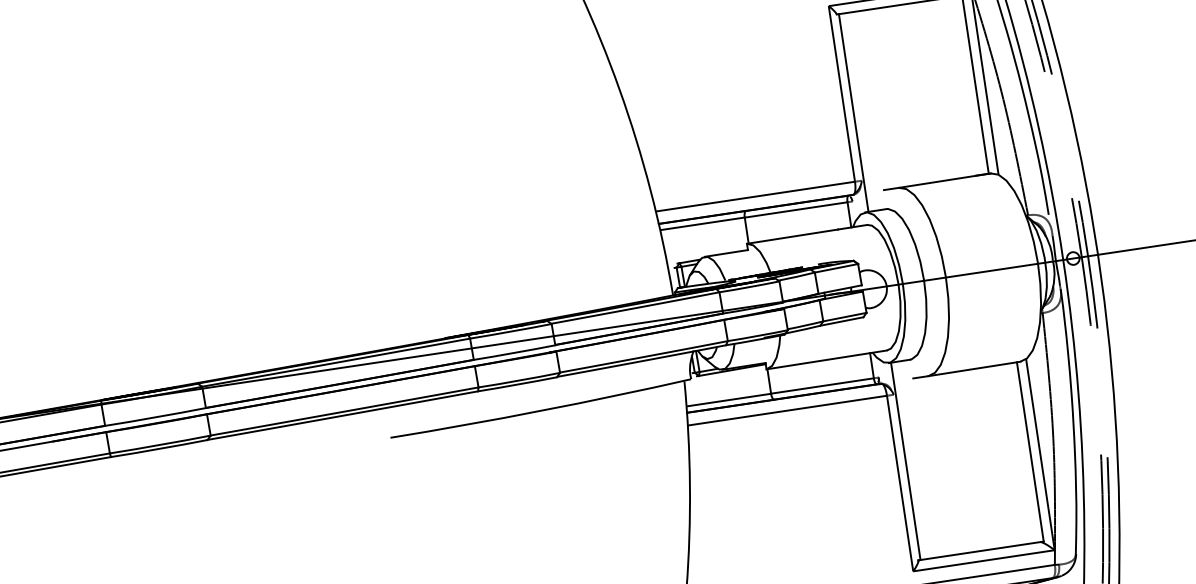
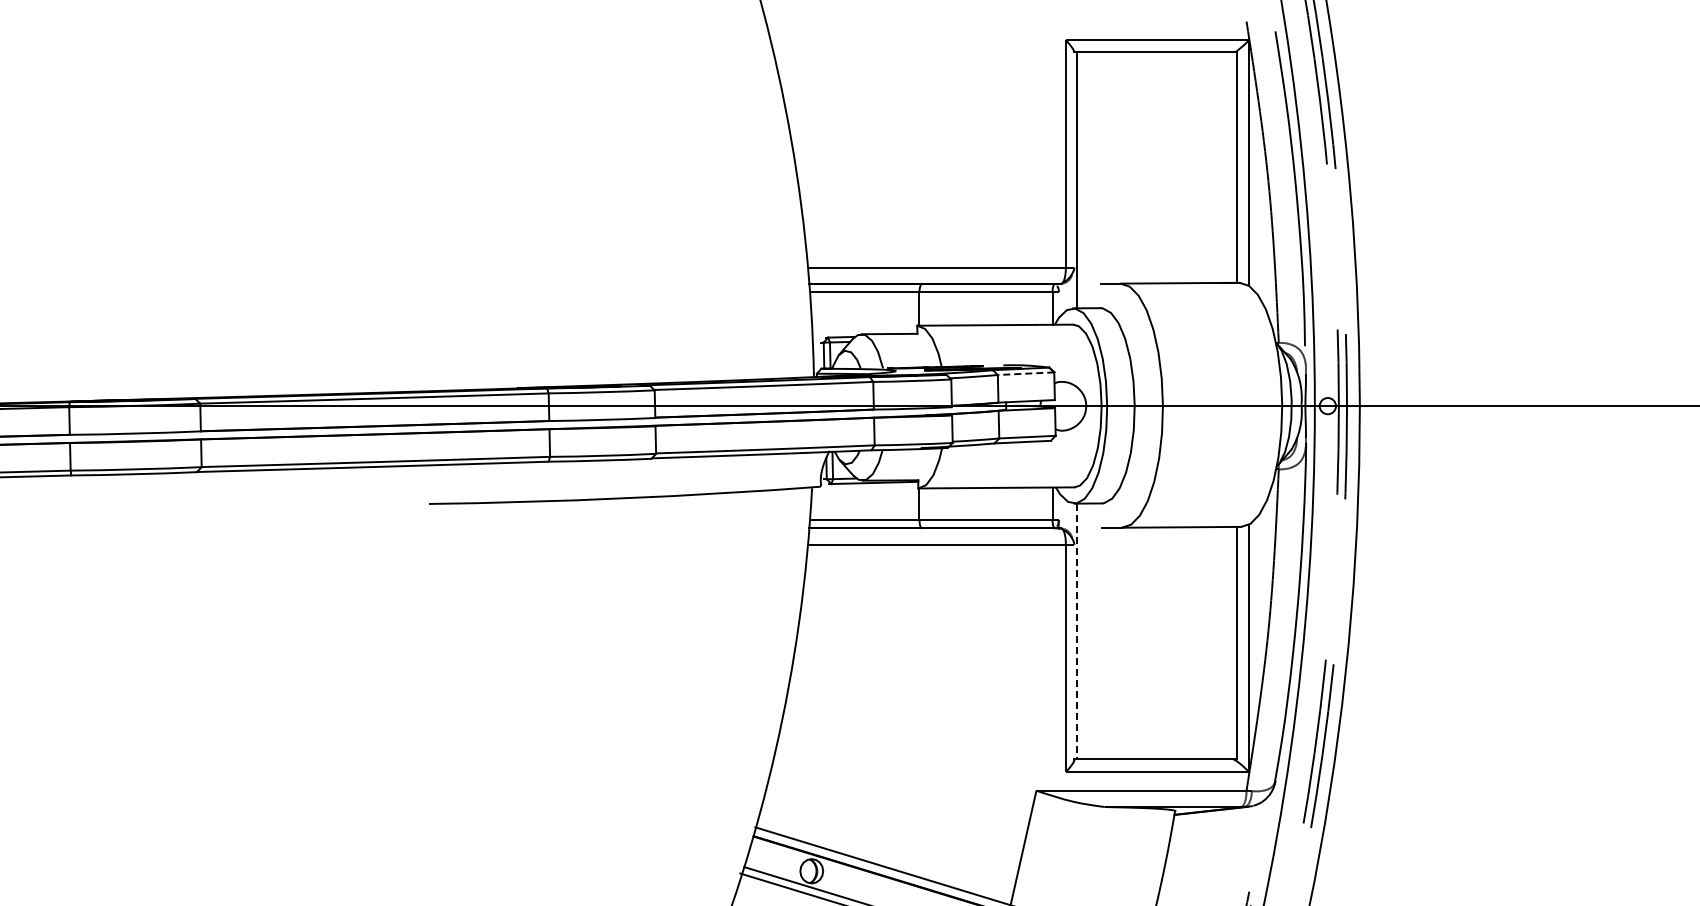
line: (836, 268) -> (1025, 373), solid -> dashed
line: (905, 461) -> (1077, 631), solid -> dashed

